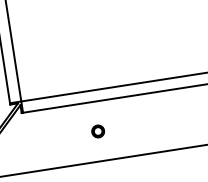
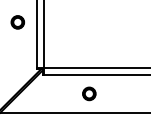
part: (98, 130) -> (89, 93), size x1.67

